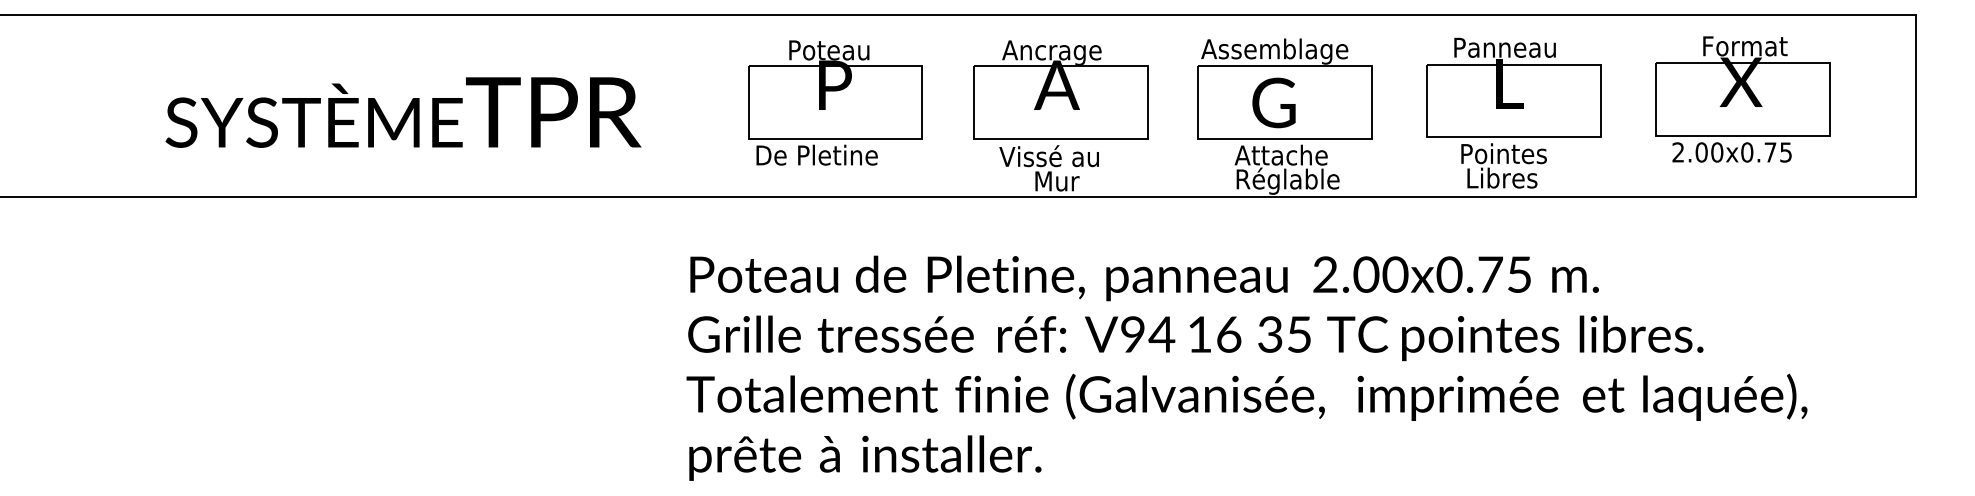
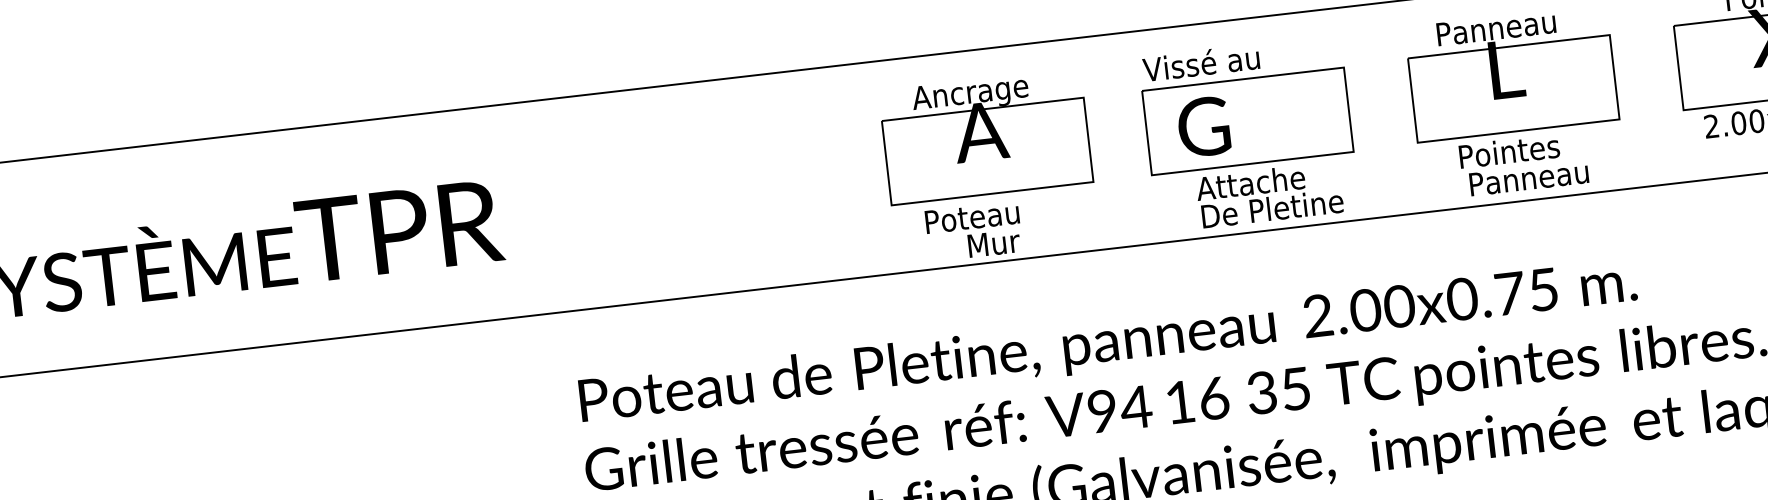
text: (1274, 50) -> (1228, 62), Assemblage -> Vissé au
part: (835, 102) -> (725, 181), removed
text: (1273, 102) -> (1203, 126), moved
text: (1048, 156) -> (980, 215), Vissé au -> Poteau
text: (1518, 177) -> (1529, 177), Libres -> Panneau
text: (1298, 180) -> (1274, 210), Réglable -> De Pletine

